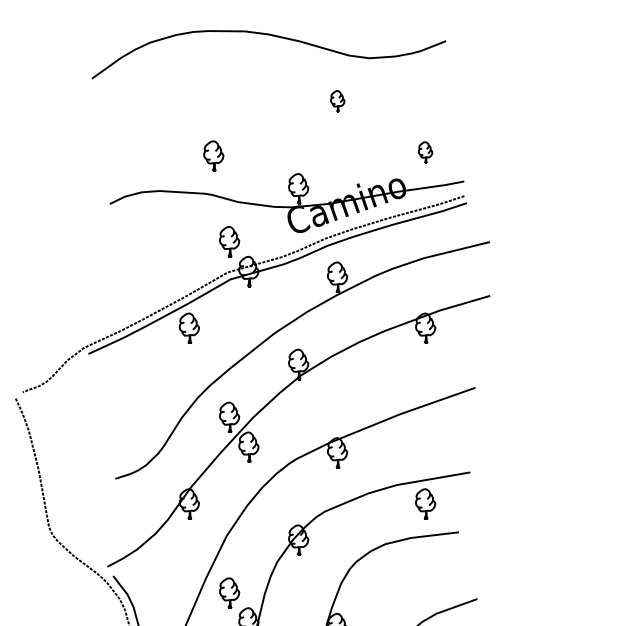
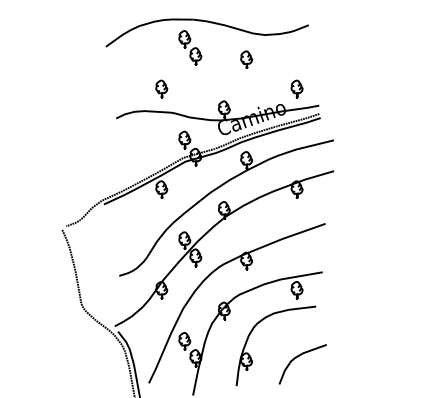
part: (239, 79) -> (190, 47), added
part: (337, 100) -> (246, 59), size x1.43
part: (424, 151) -> (296, 88), size x1.43
part: (213, 155) -> (161, 88), moved

